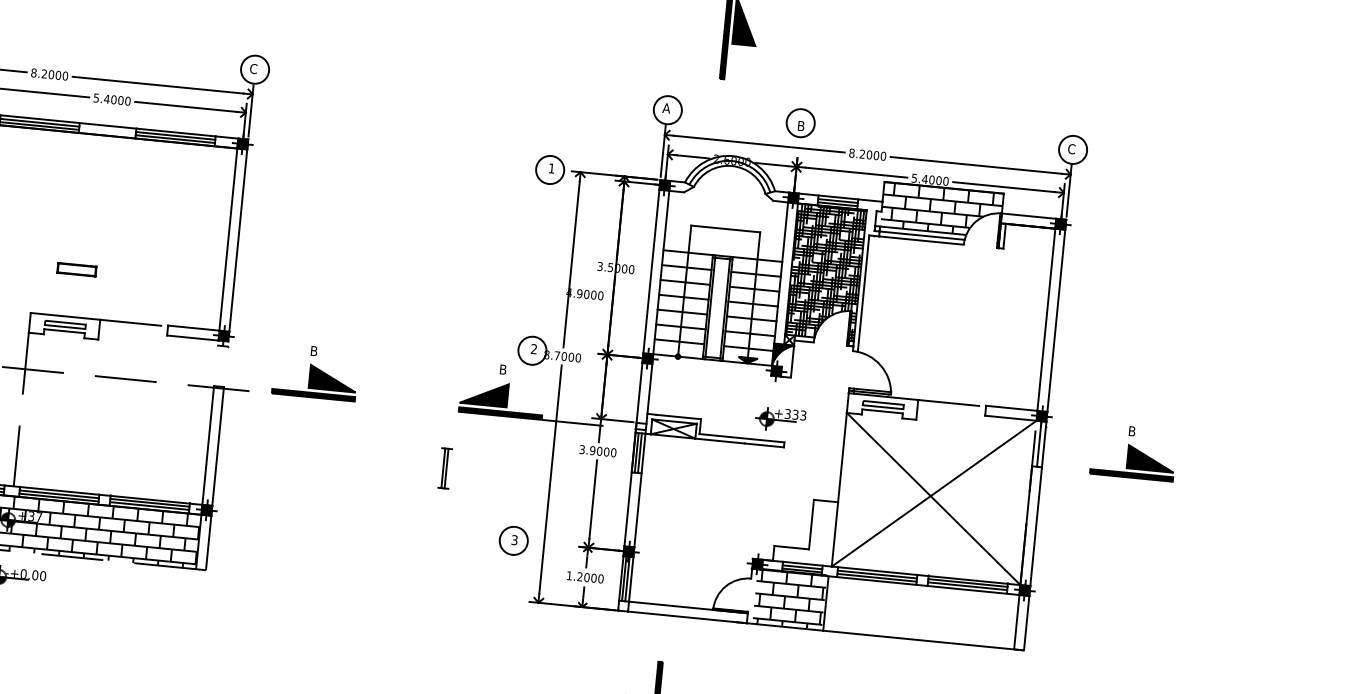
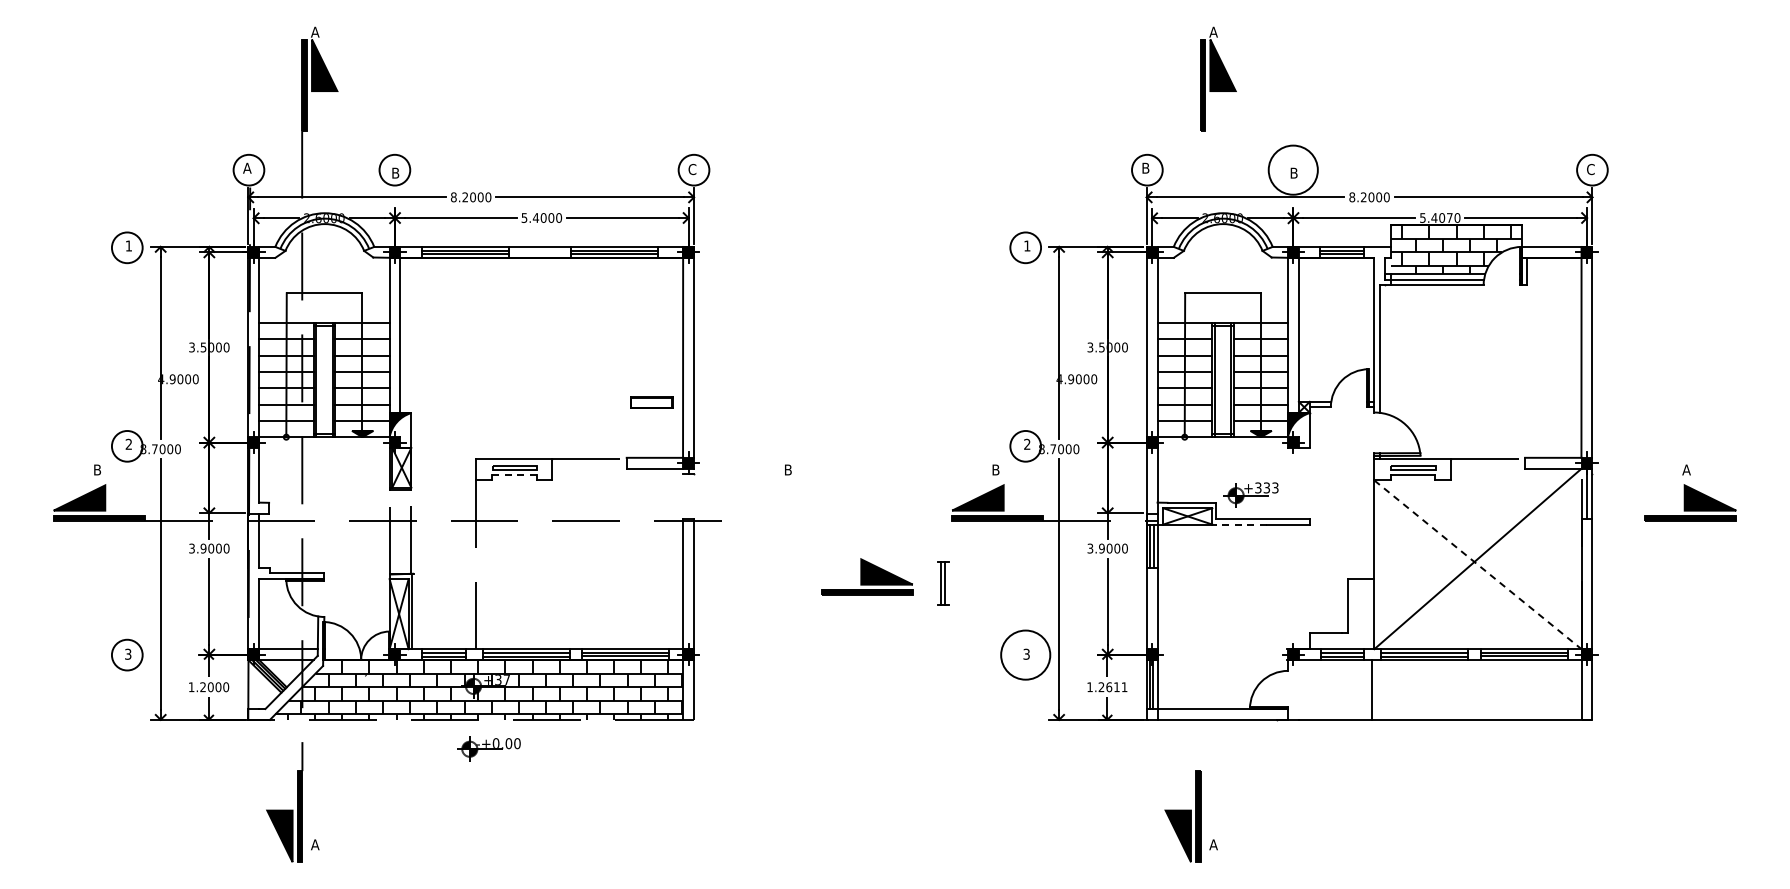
text: (666, 107) -> (1145, 167), A -> B
circle: (800, 122) -> (1292, 169), size x1.6
text: (938, 180) -> (1449, 217), 5.4000 -> 5.4070
part: (76, 269) -> (651, 402), moved
hatch: (825, 272) -> (1336, 329), removed
line: (65, 330) -> (515, 474), solid -> dashed
part: (315, 381) -> (867, 576), moved
part: (780, 419) -> (1250, 494), moved
text: (1132, 430) -> (1686, 469), B -> A
line: (719, 440) -> (1238, 524), solid -> dashed
line: (933, 498) -> (1477, 564), solid -> dashed
circle: (513, 540) -> (1025, 654), size x1.6
text: (593, 578) -> (1116, 687), 1.2000 -> 1.2611
hatch: (790, 598) -> (1332, 688), removed

